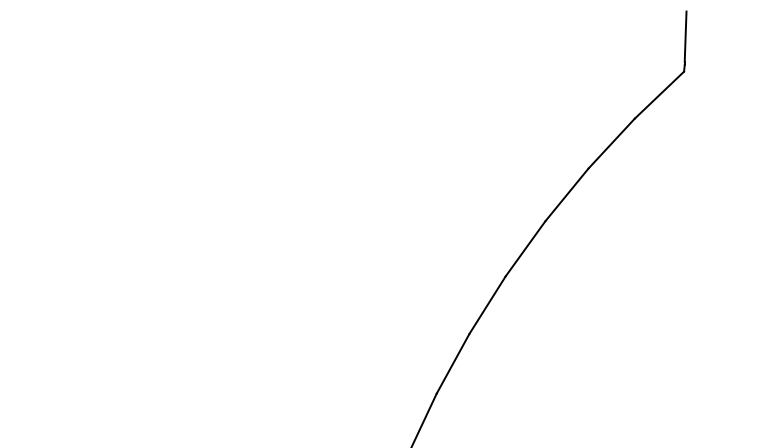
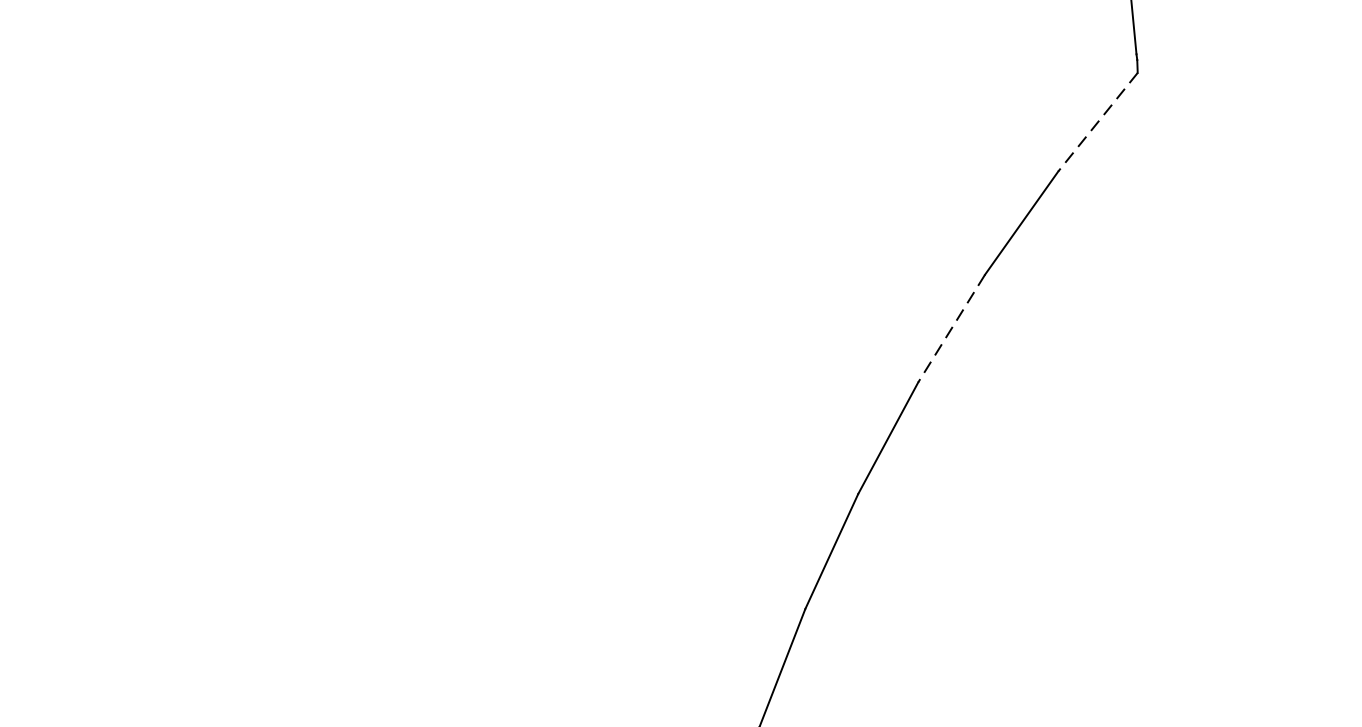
line: (659, 95) -> (1098, 122), solid -> dashed
line: (566, 195) -> (950, 329), solid -> dashed

